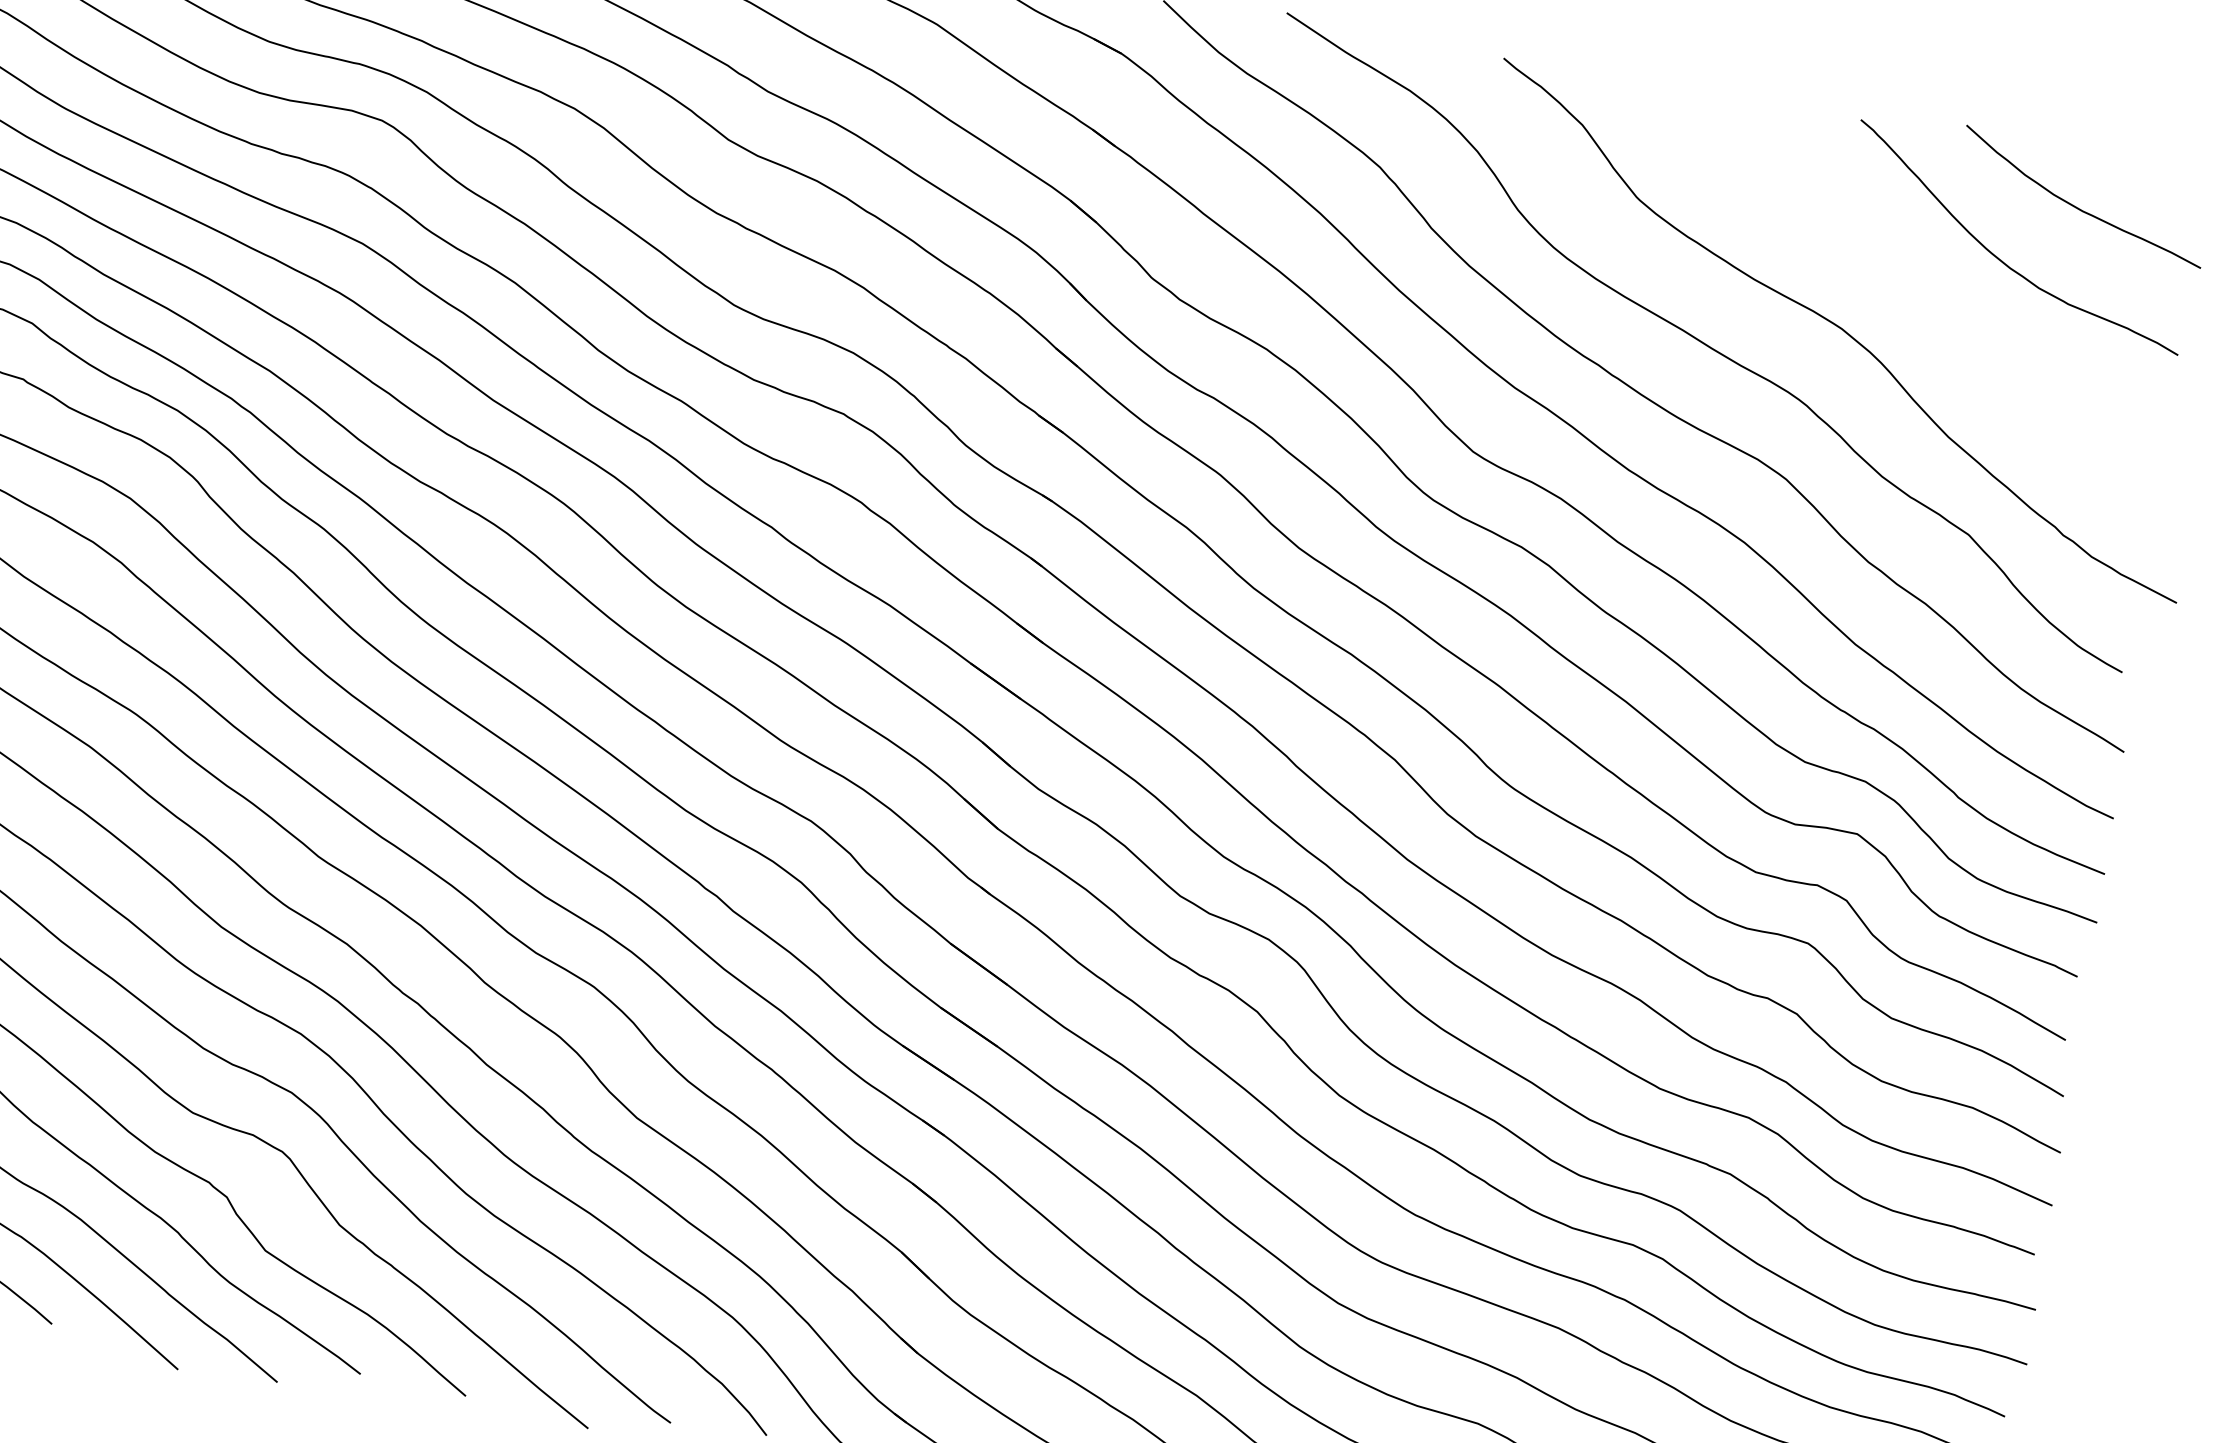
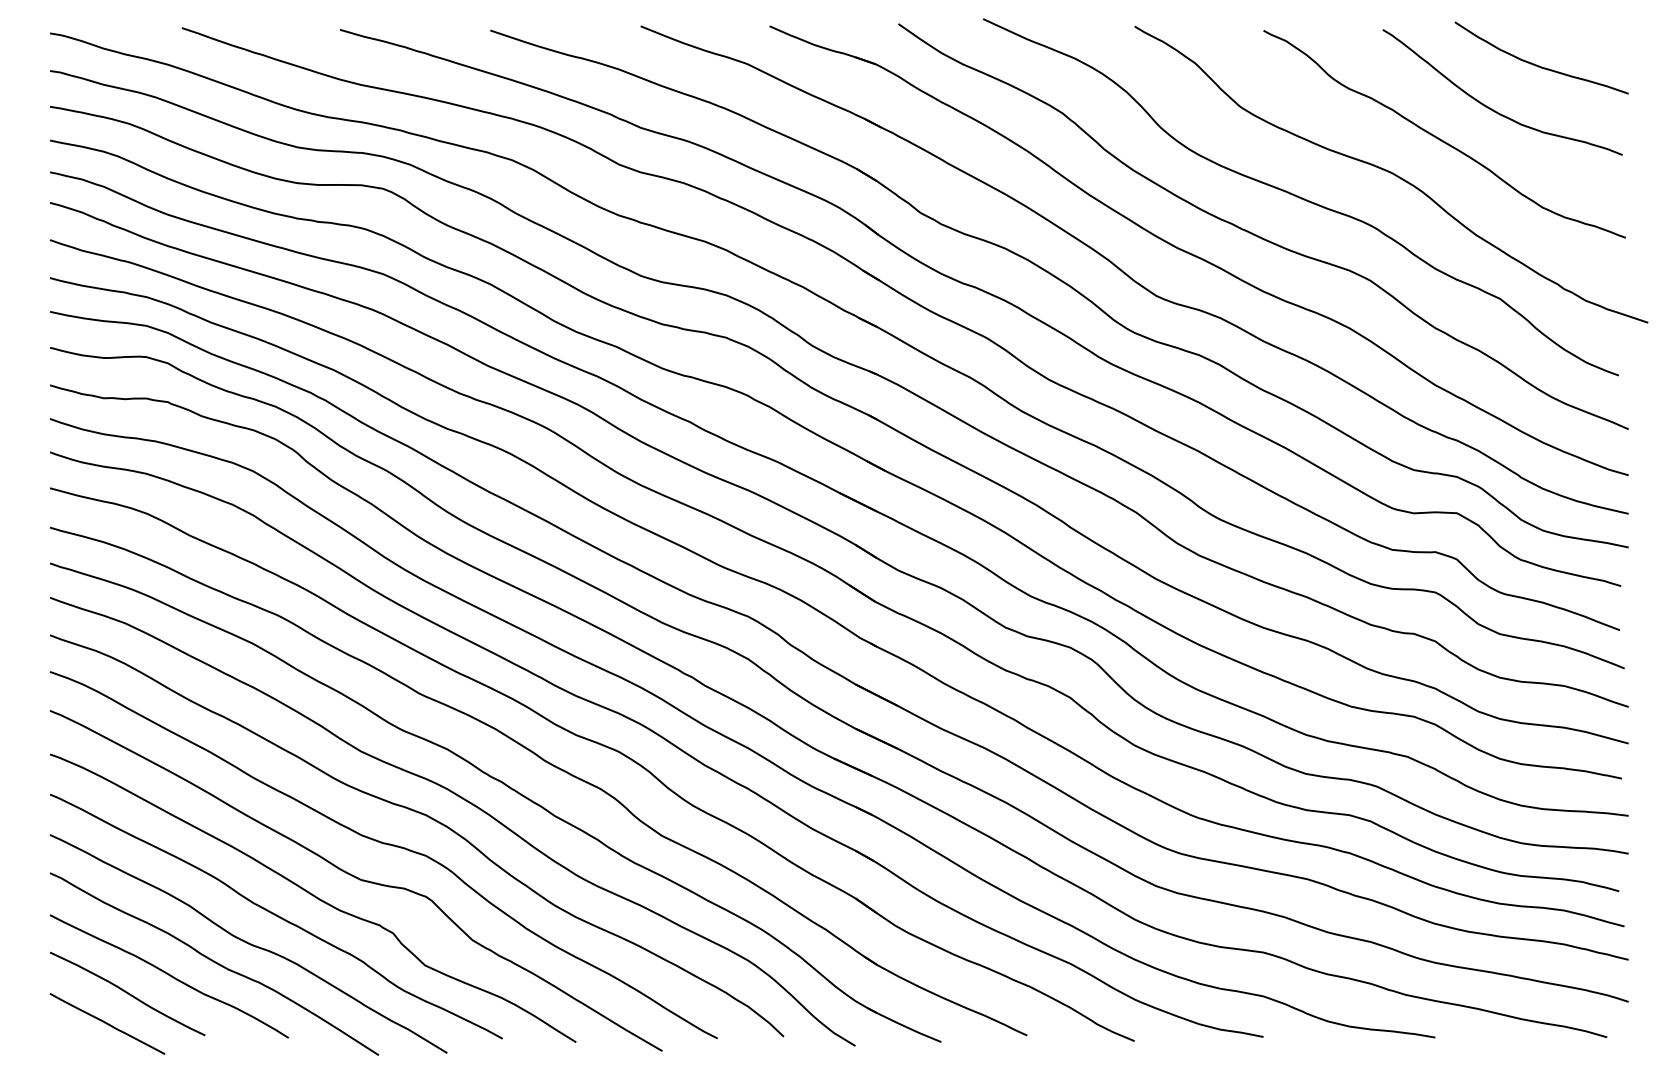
curve: (1919, 289) -> (1440, 138), added

